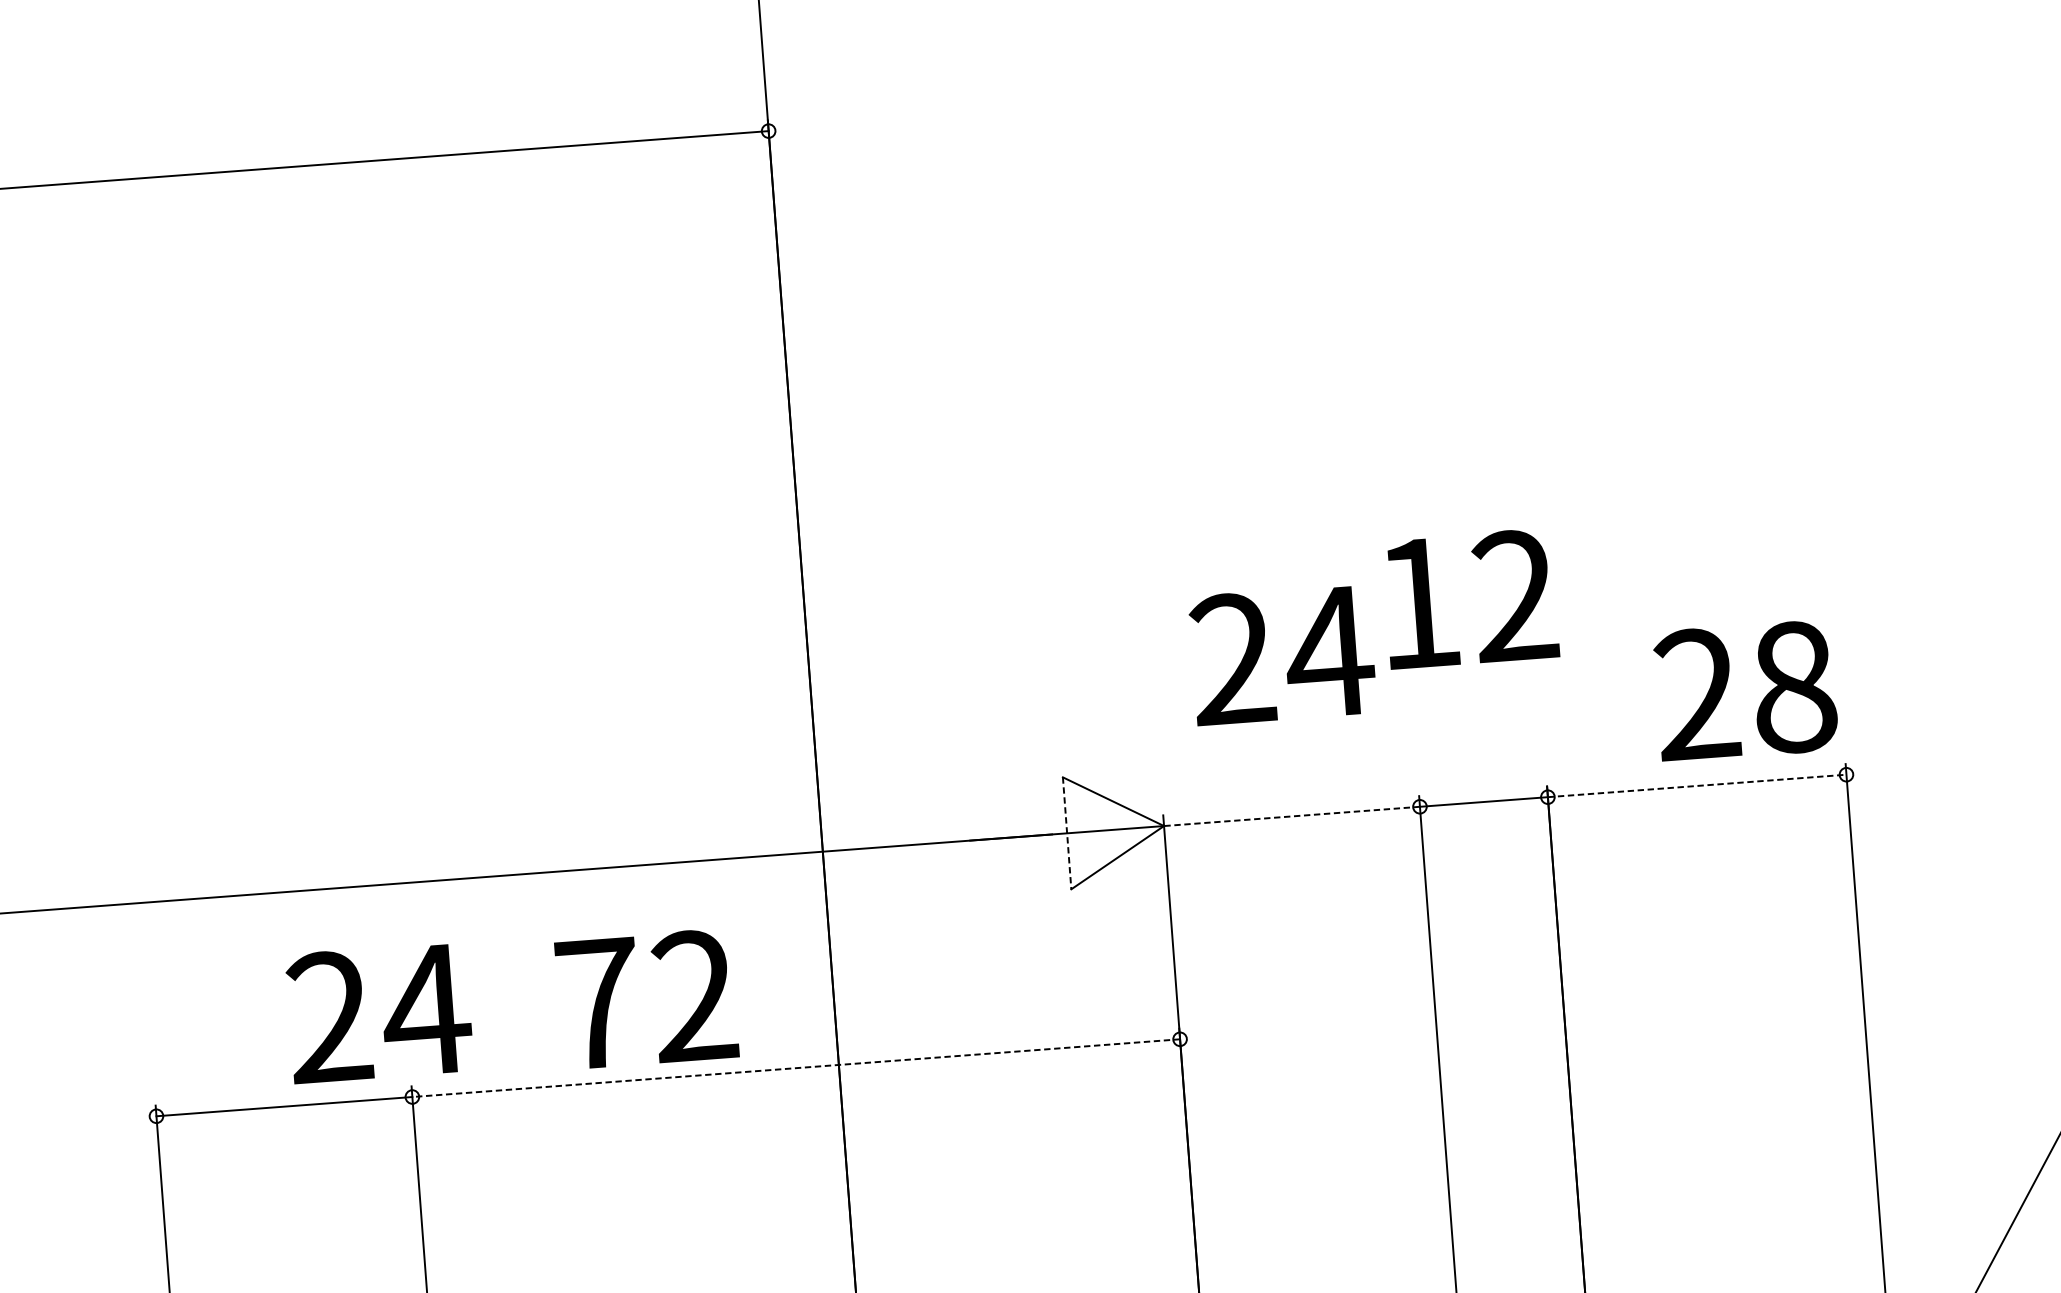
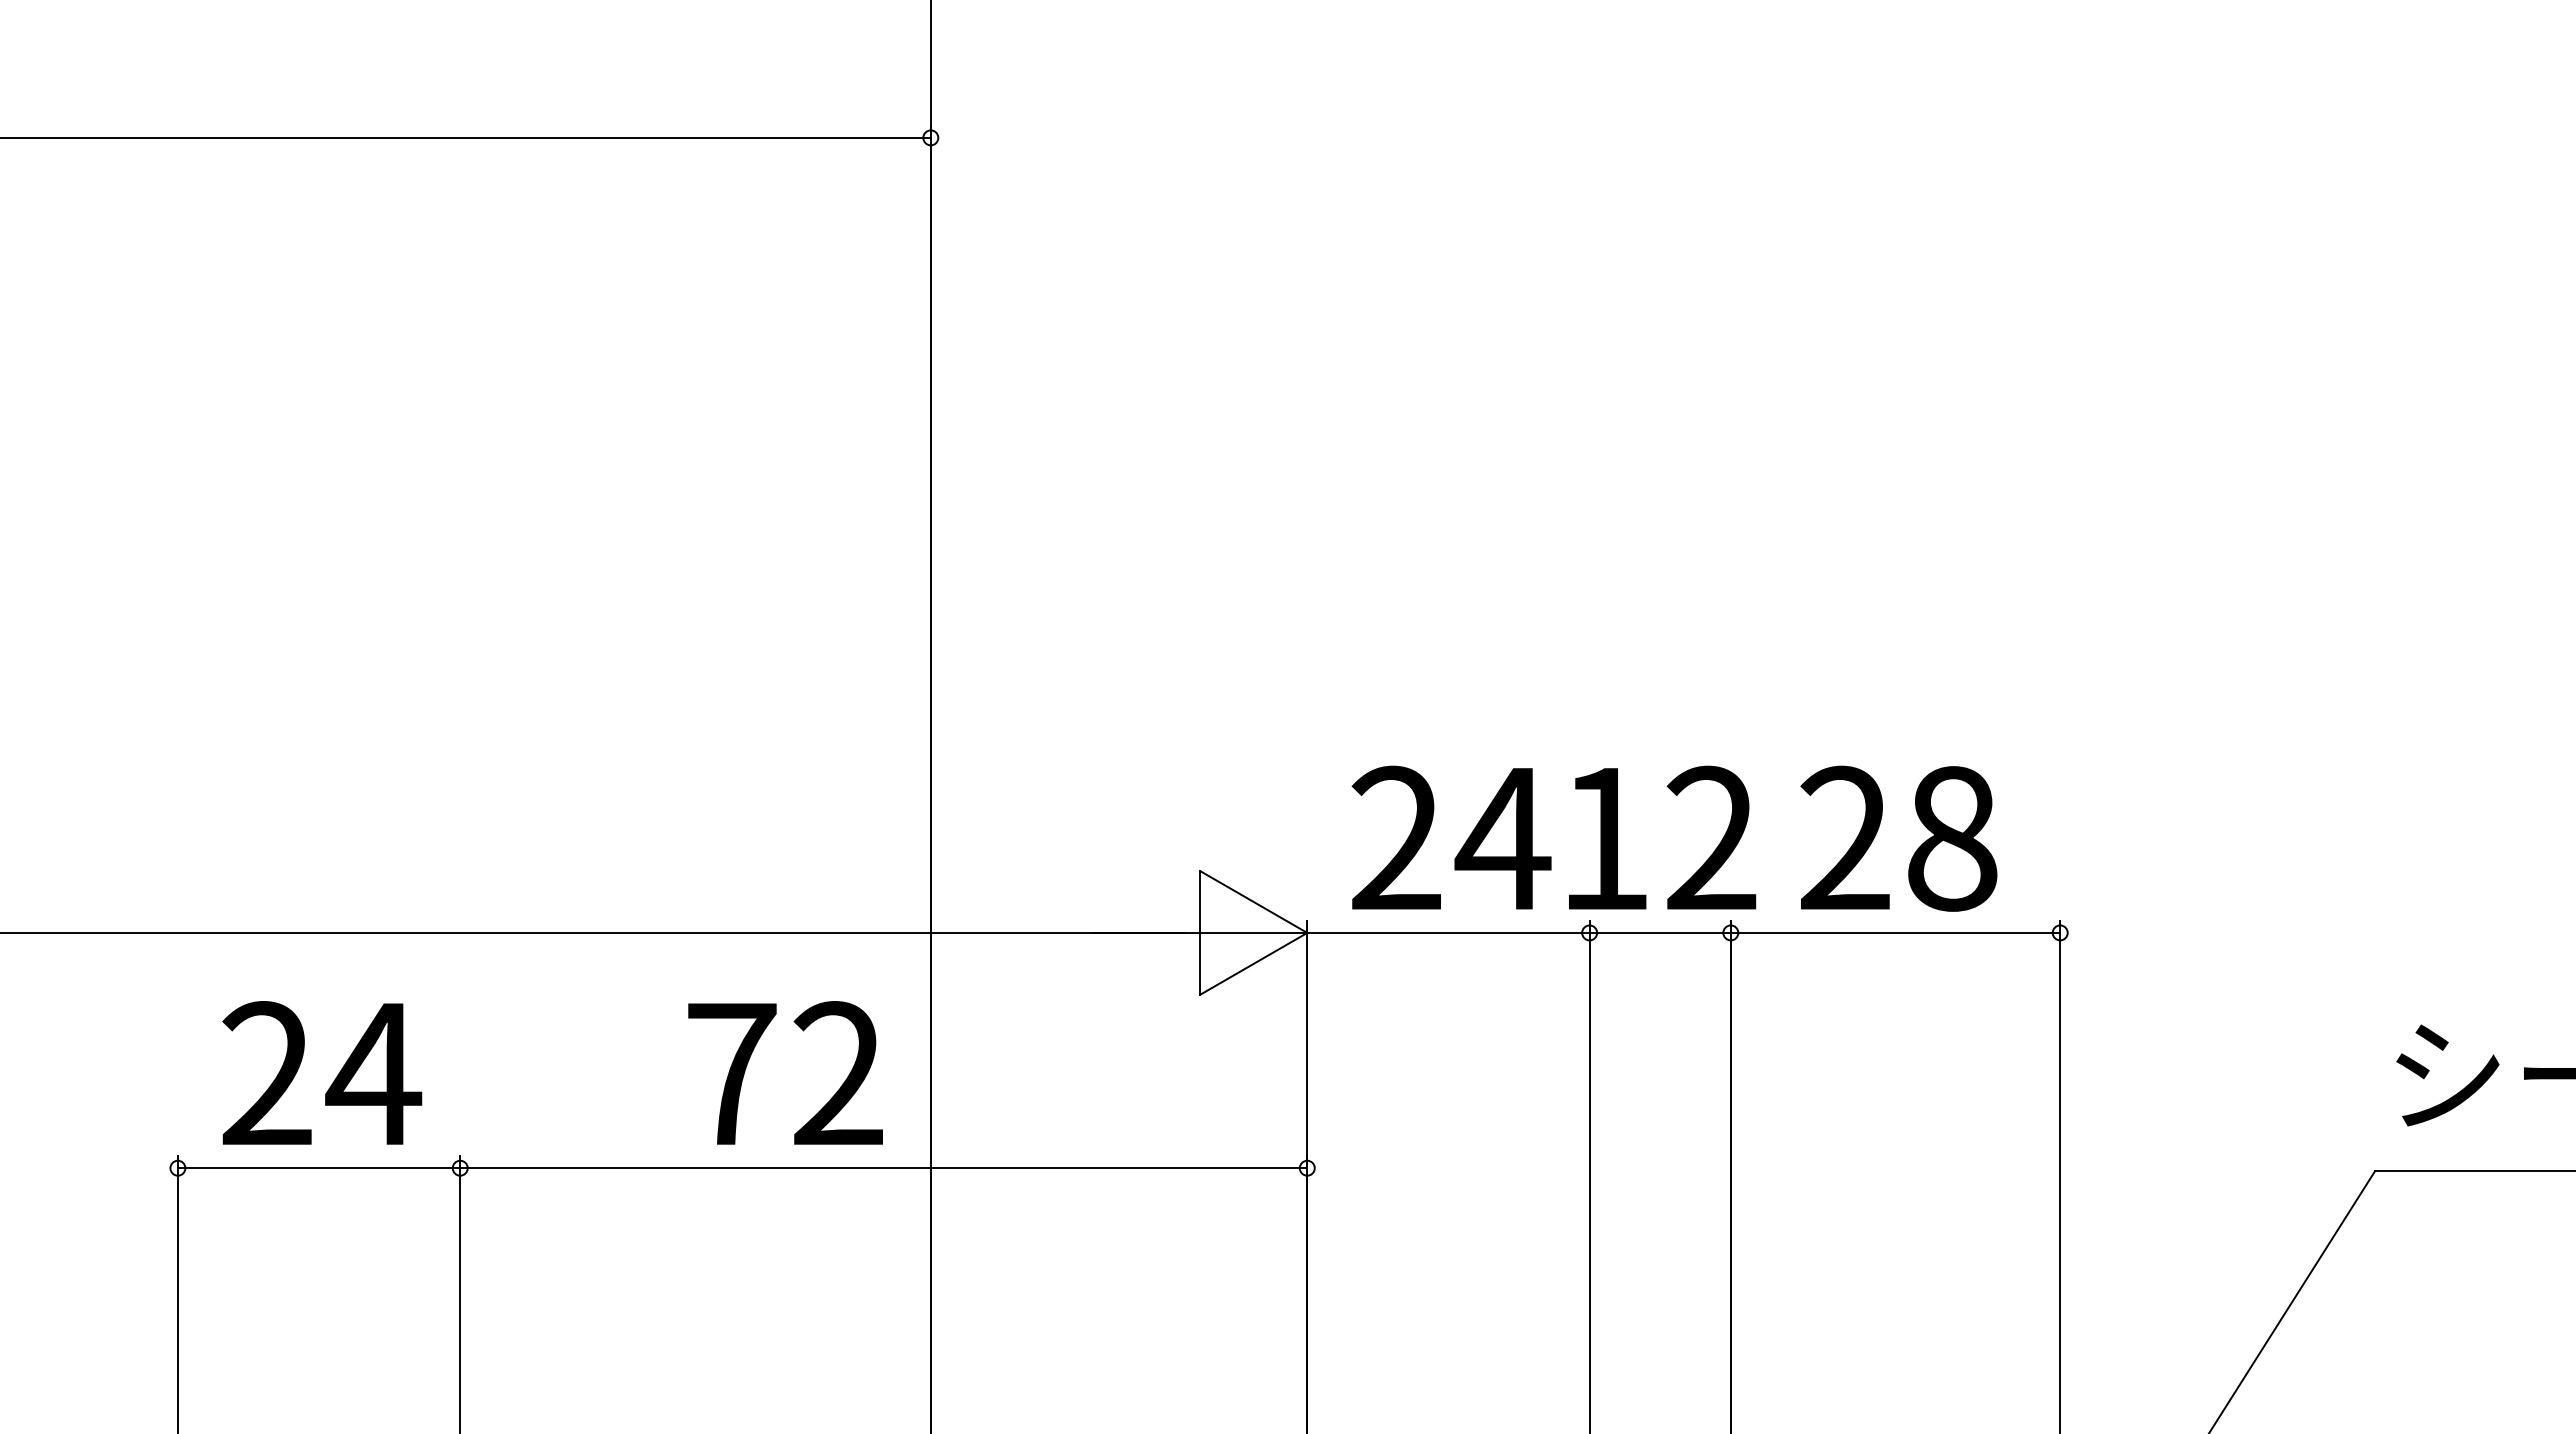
text: (1470, 598) -> (1662, 837), moved
text: (1282, 654) -> (1451, 837), moved
text: (1745, 690) -> (1898, 838), moved
line: (1697, 785) -> (1895, 932), dashed -> solid
line: (1291, 816) -> (1447, 932), dashed -> solid
line: (1067, 832) -> (1200, 932), dashed -> solid
text: (646, 998) -> (785, 1072), moved
text: (379, 1012) -> (322, 1072), moved
line: (796, 1068) -> (883, 1168), dashed -> solid

